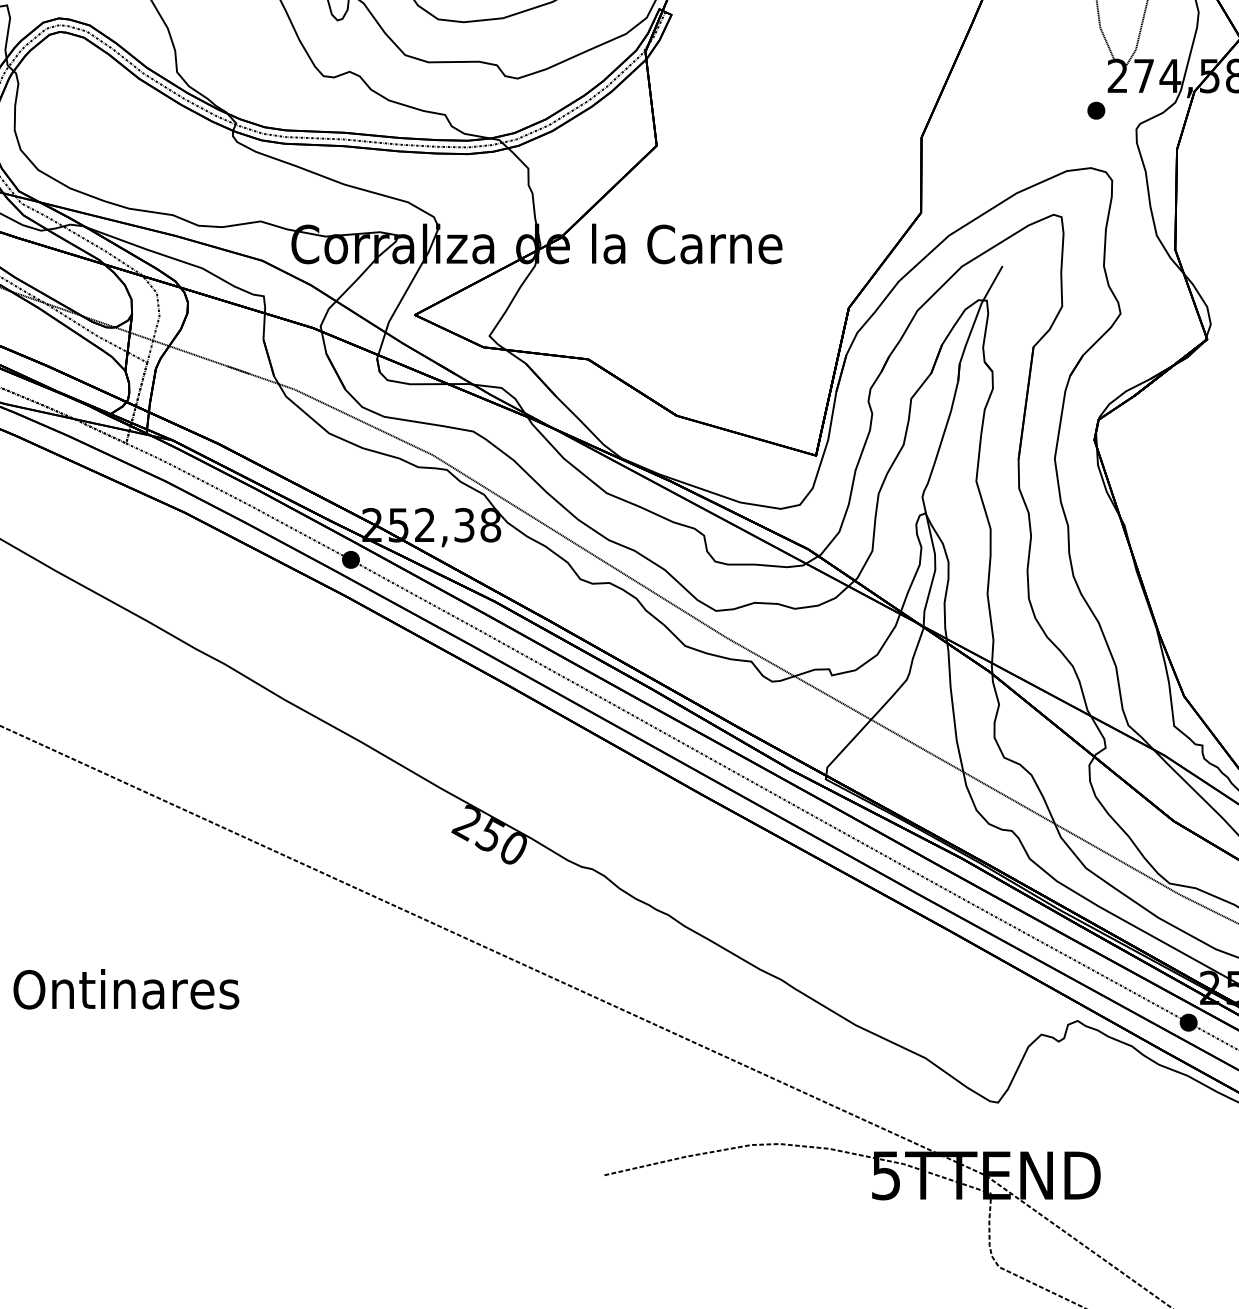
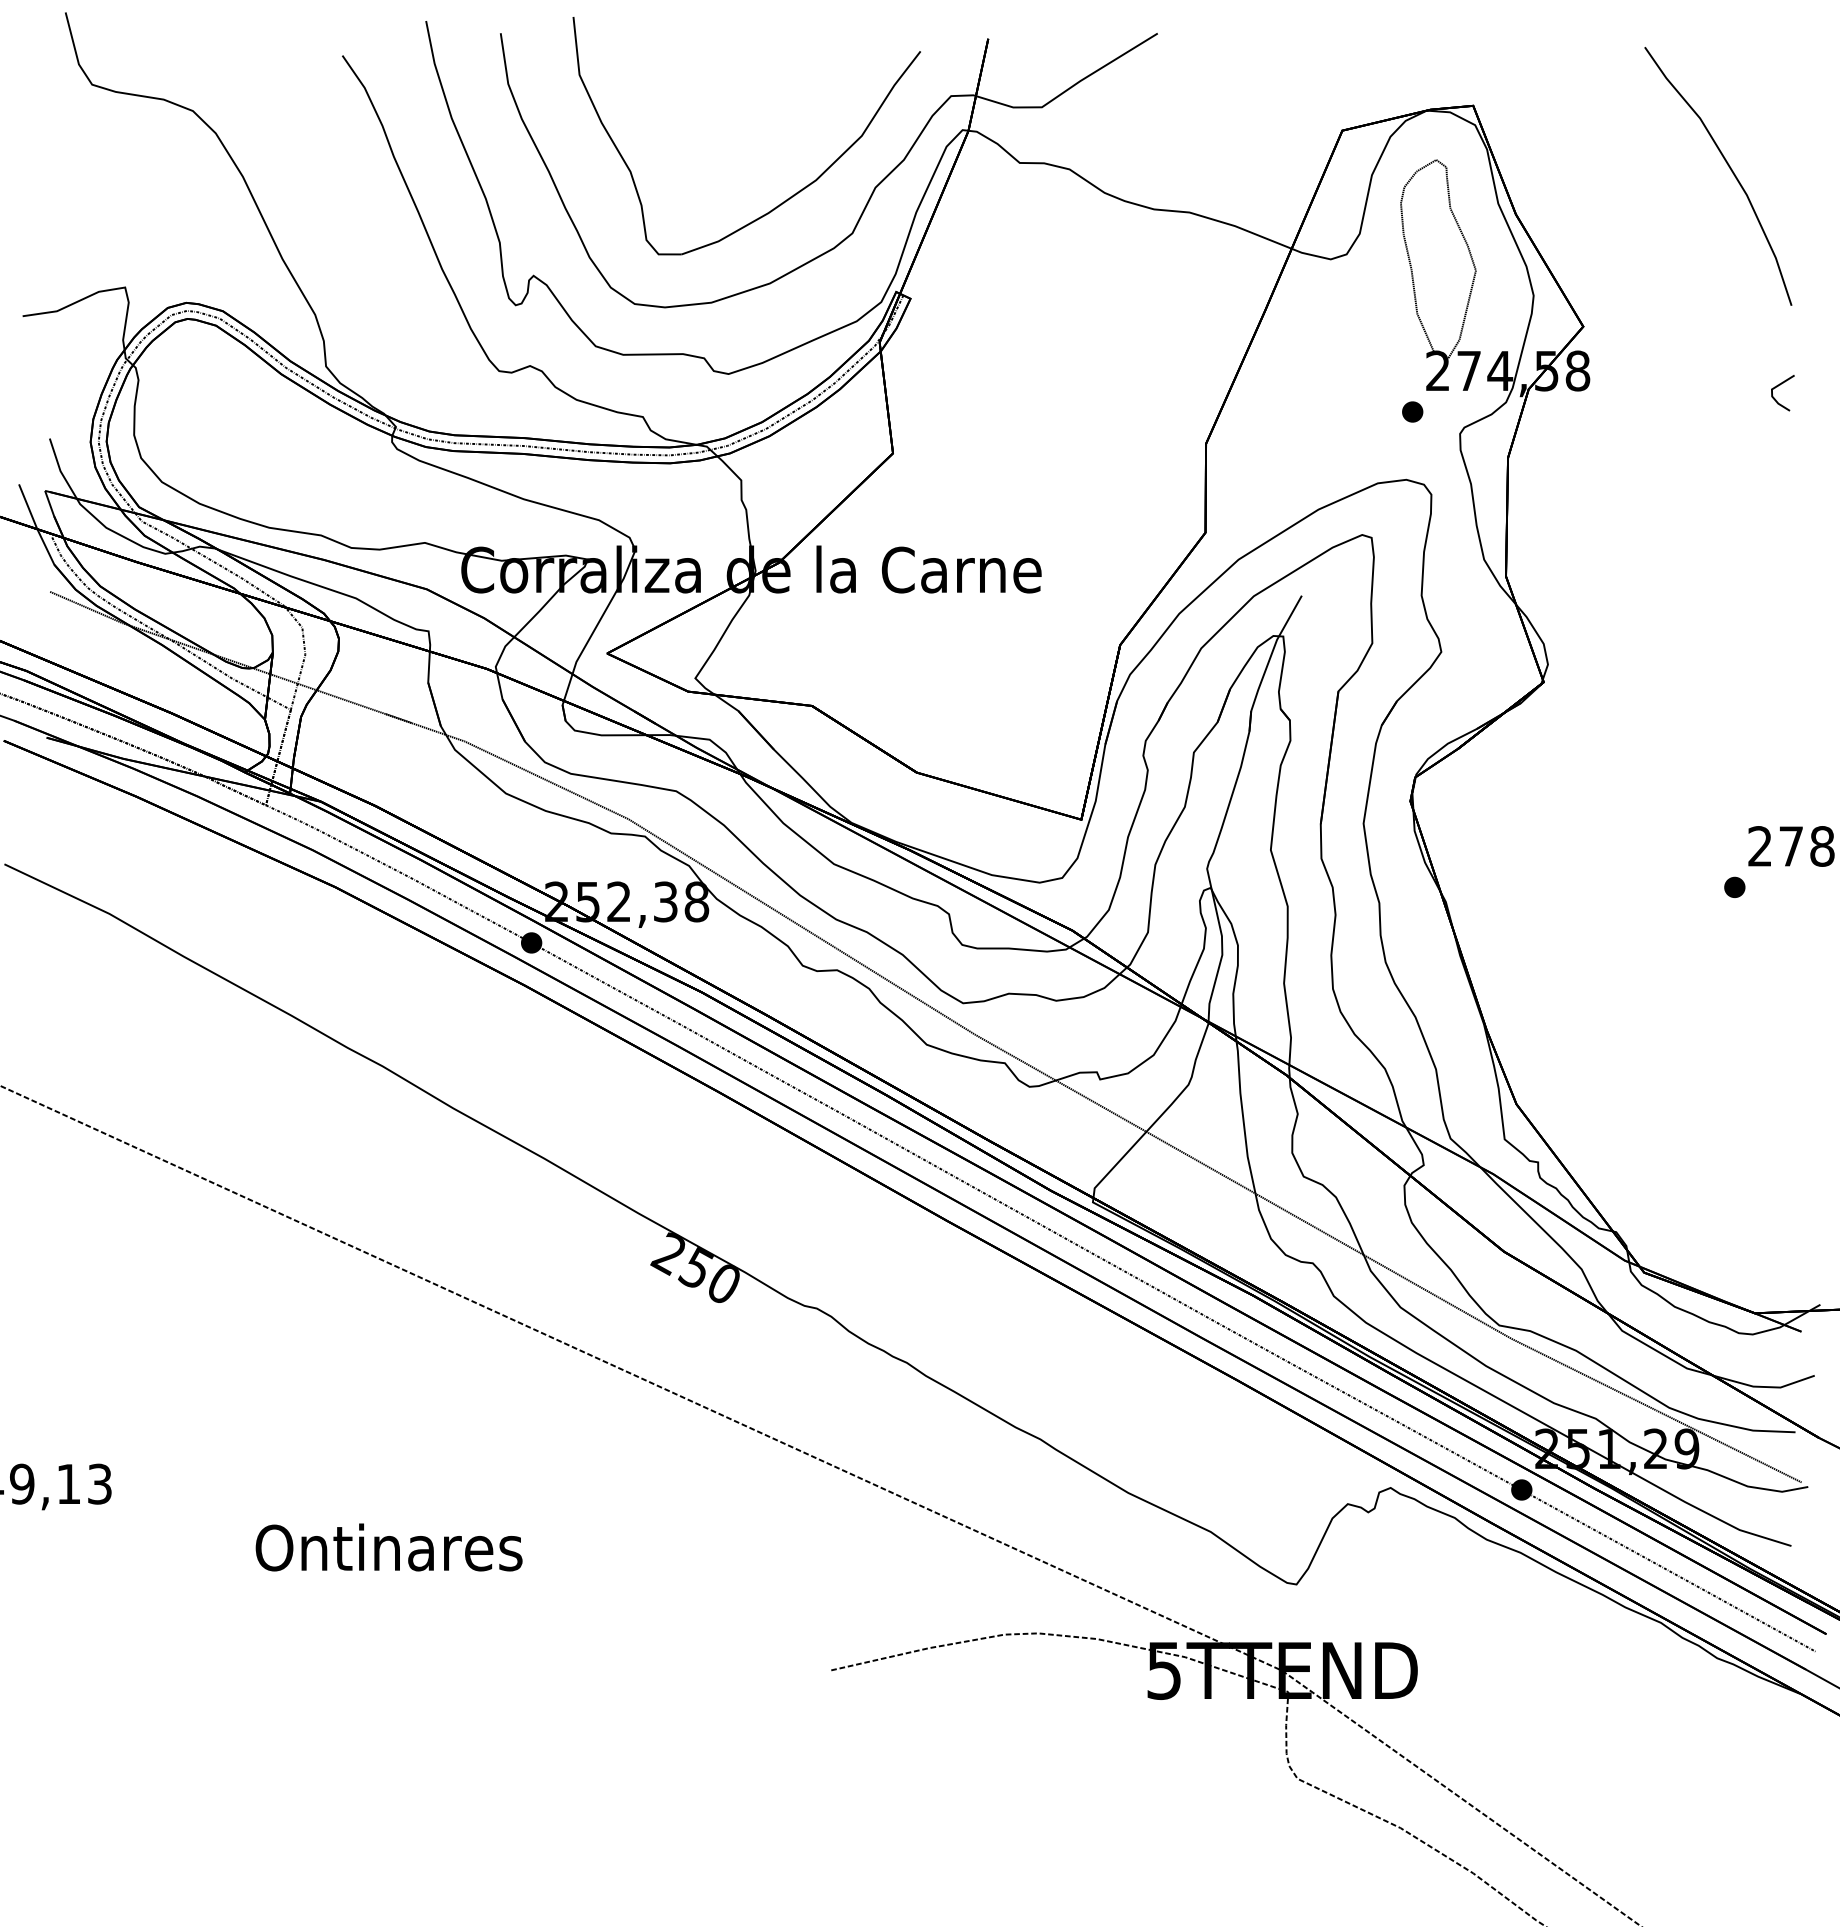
text: (125, 989) -> (388, 1547), moved

